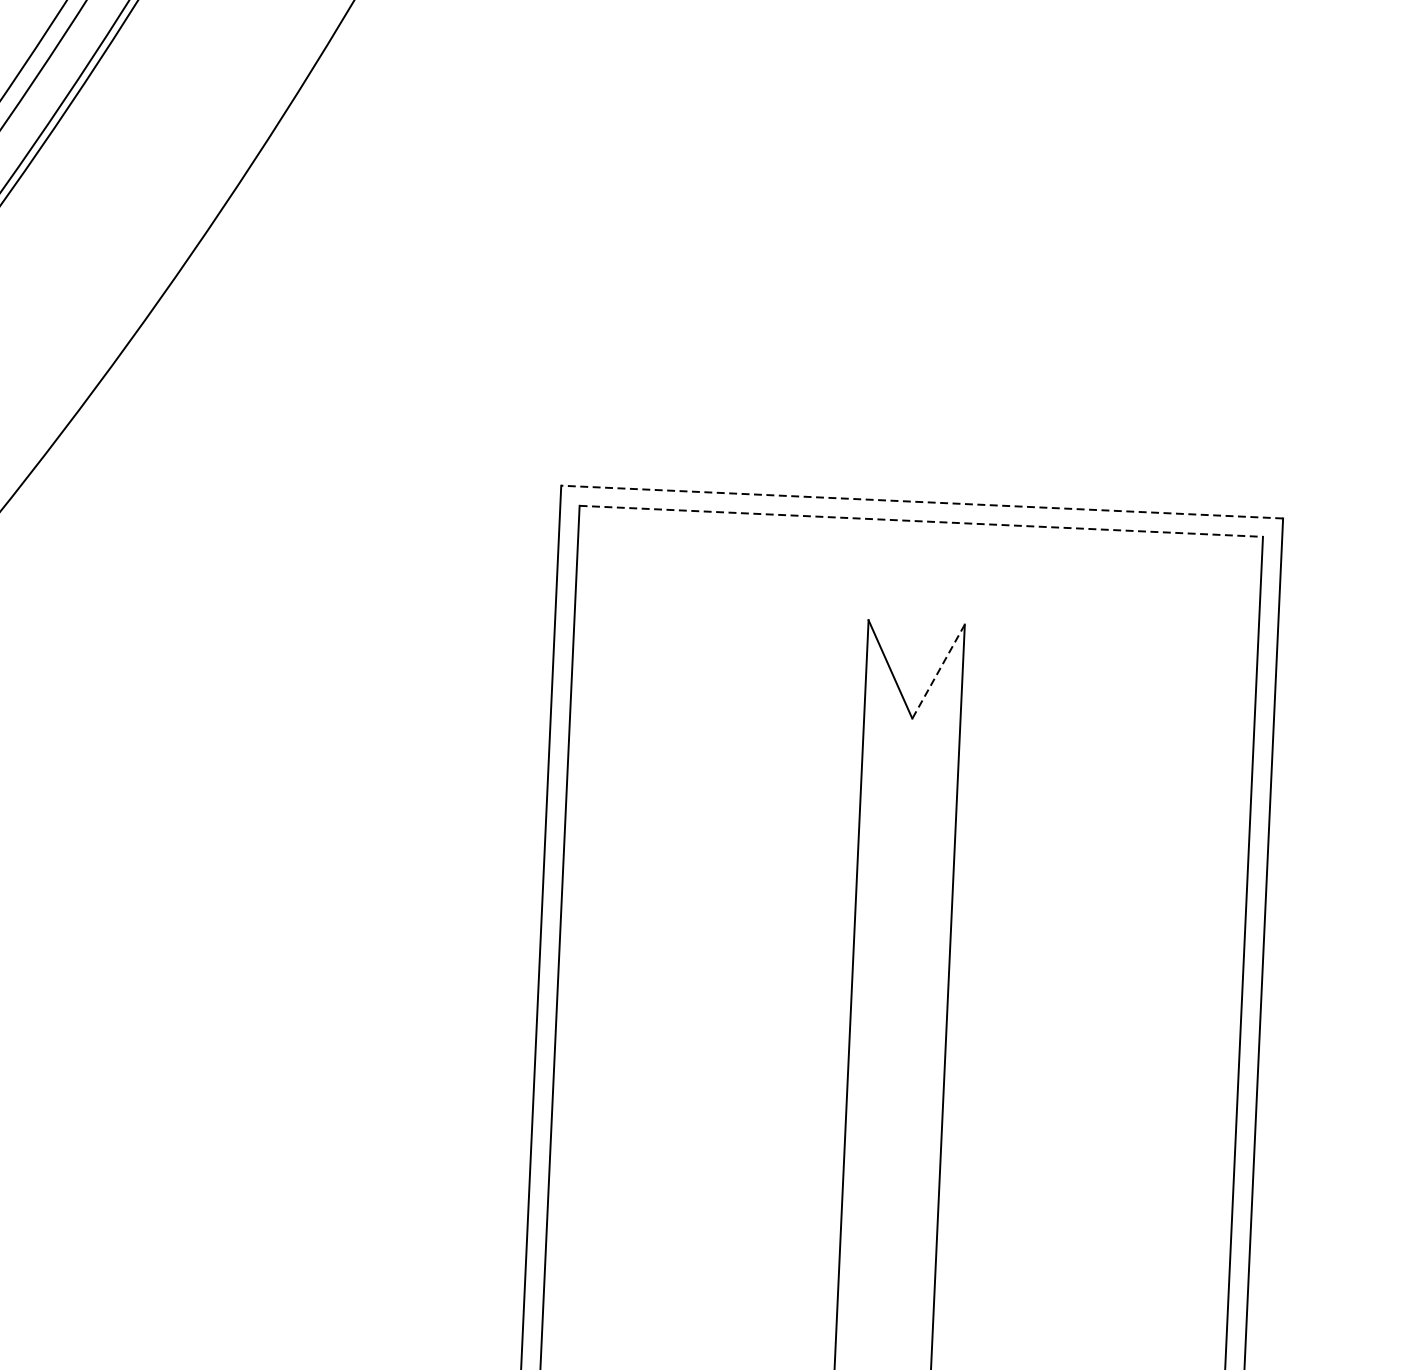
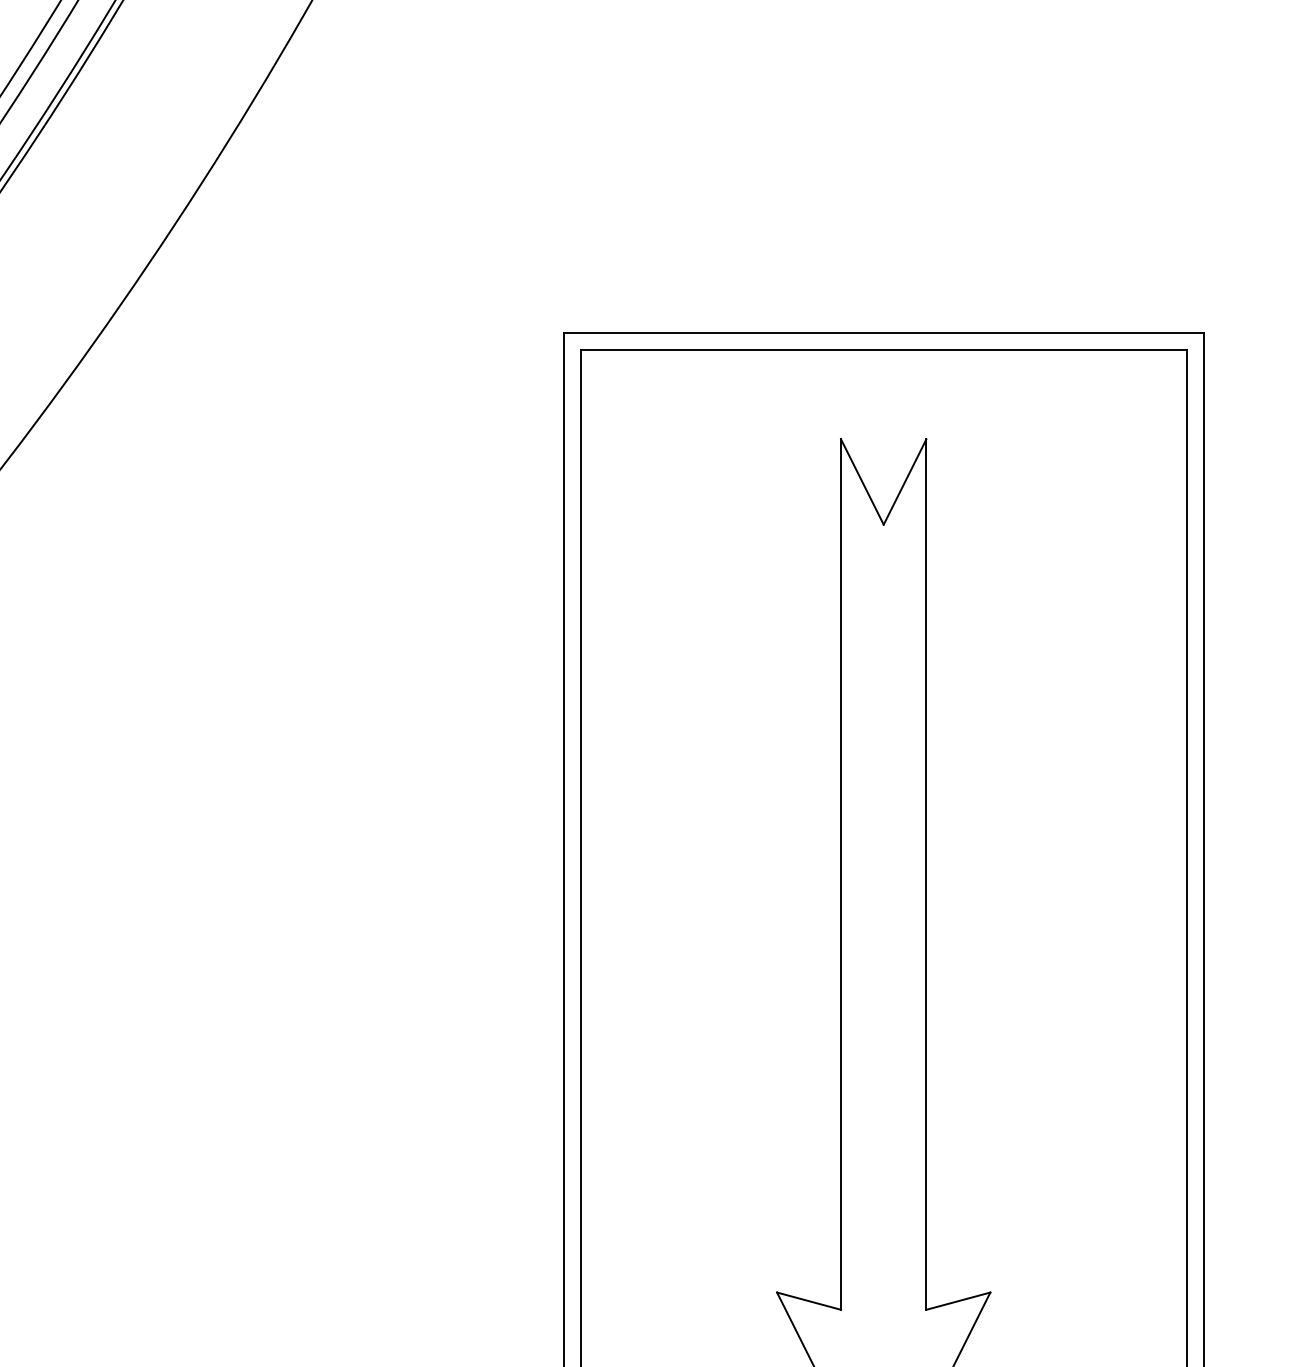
line: (921, 501) -> (883, 332), dashed -> solid
line: (921, 521) -> (883, 349), dashed -> solid
line: (939, 672) -> (905, 482), dashed -> solid

